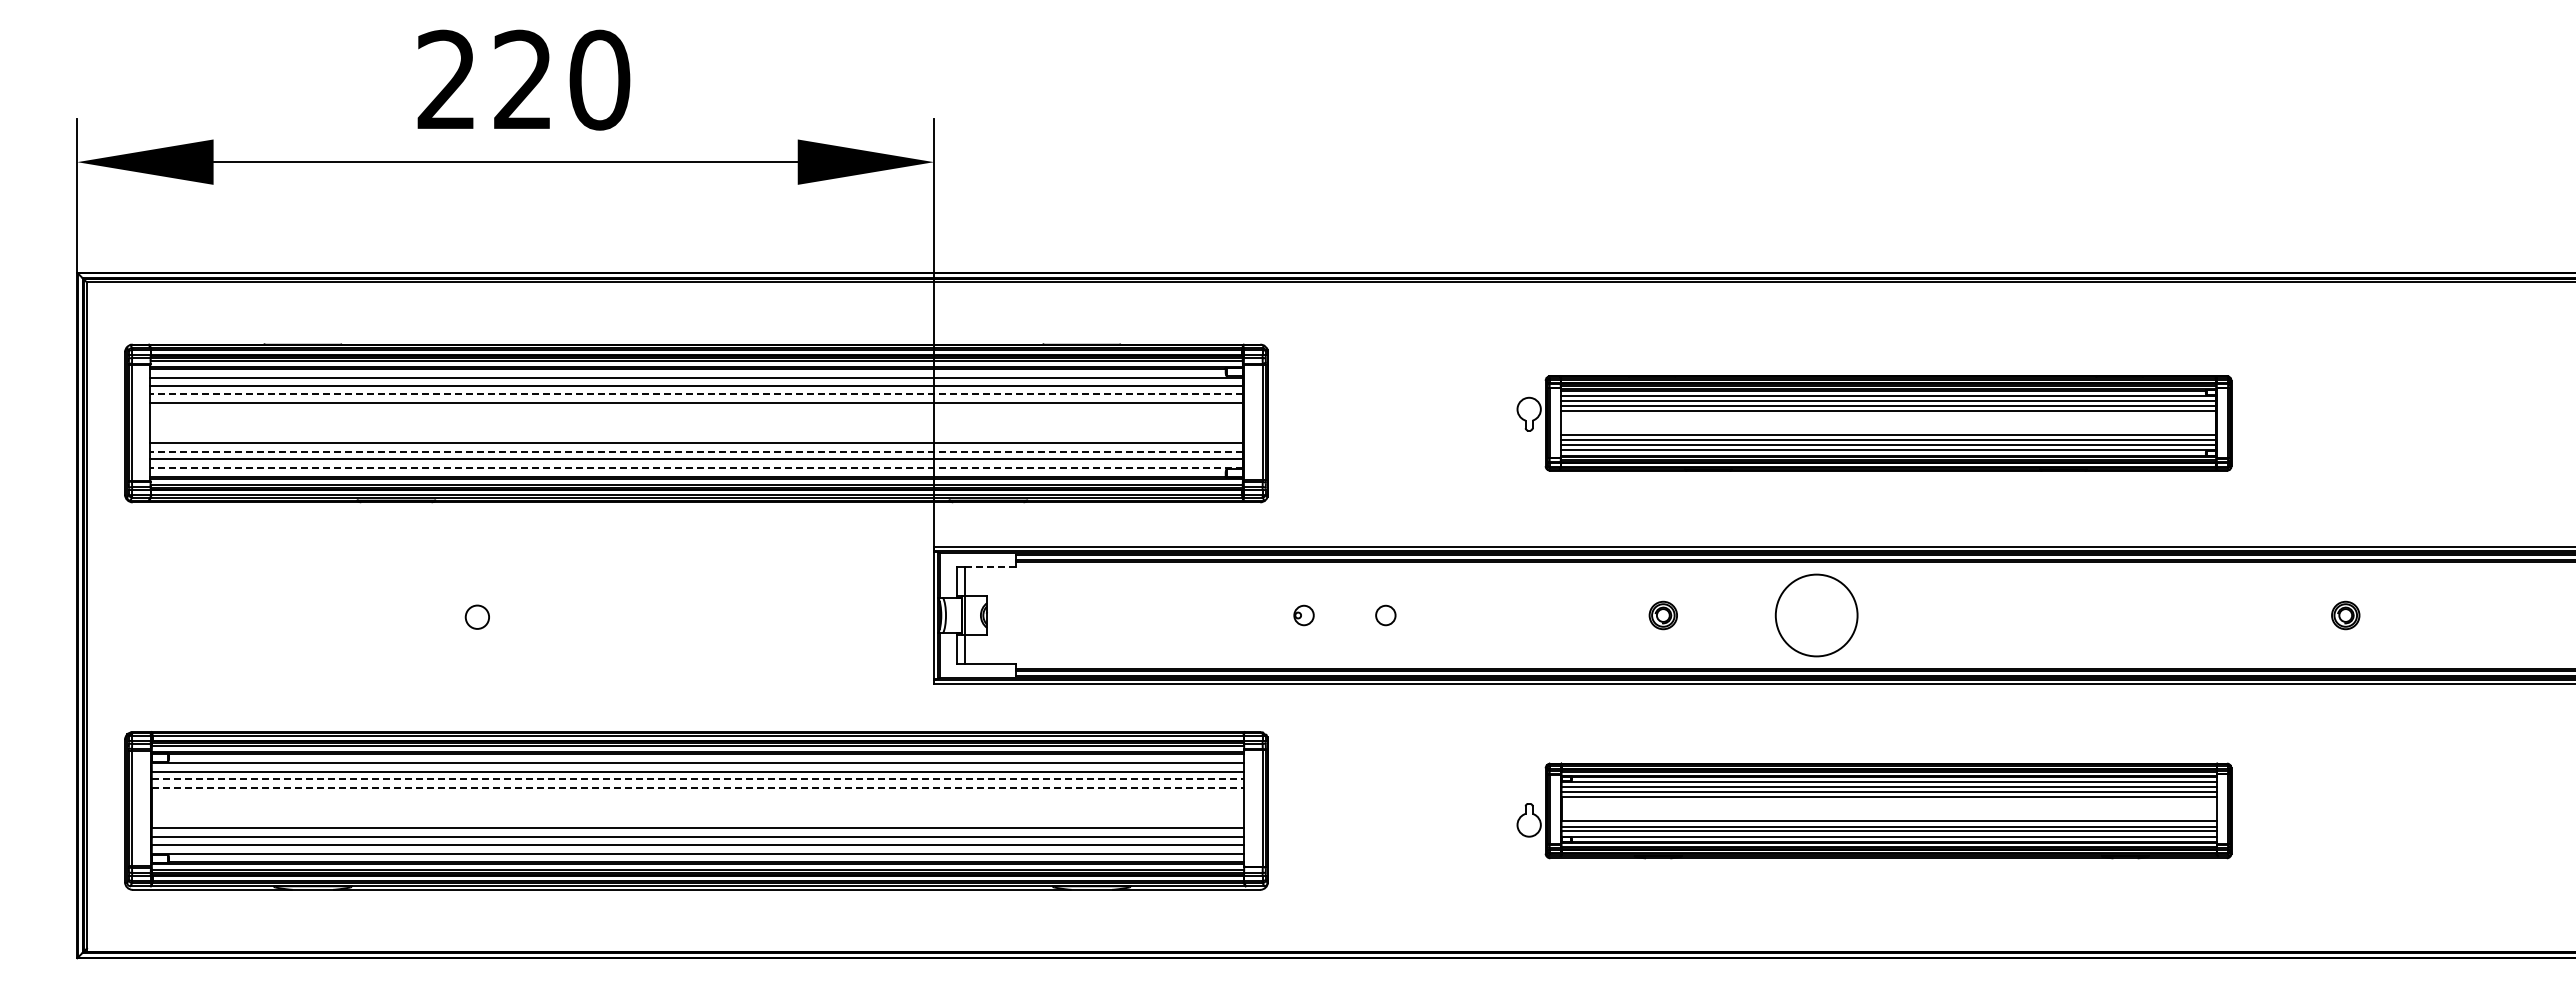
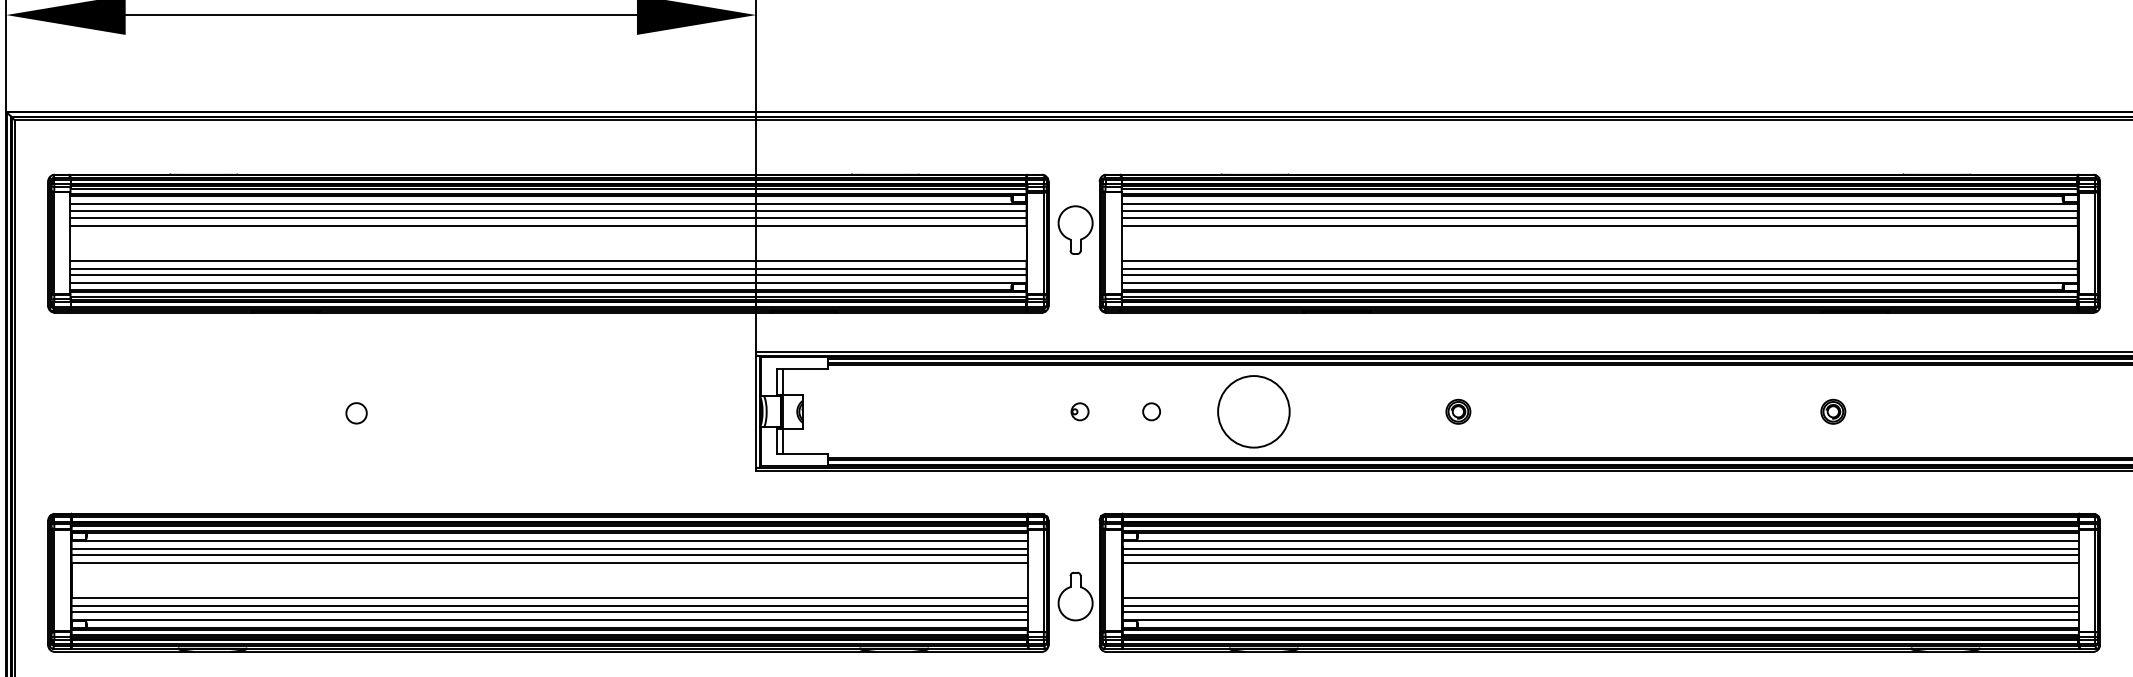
line: (696, 393) -> (548, 217), dashed -> solid
part: (1874, 423) -> (1579, 243), size x1.67
line: (696, 451) -> (548, 268), dashed -> solid
line: (696, 467) -> (548, 282), dashed -> solid
line: (990, 566) -> (805, 368), dashed -> solid
part: (1662, 615) -> (1457, 411), moved
circle: (1816, 615) -> (1253, 411), moved
part: (2345, 615) -> (1833, 411), moved
line: (698, 779) -> (550, 555), dashed -> solid
line: (698, 788) -> (550, 563), dashed -> solid
part: (1874, 810) -> (1579, 582), size x1.67

